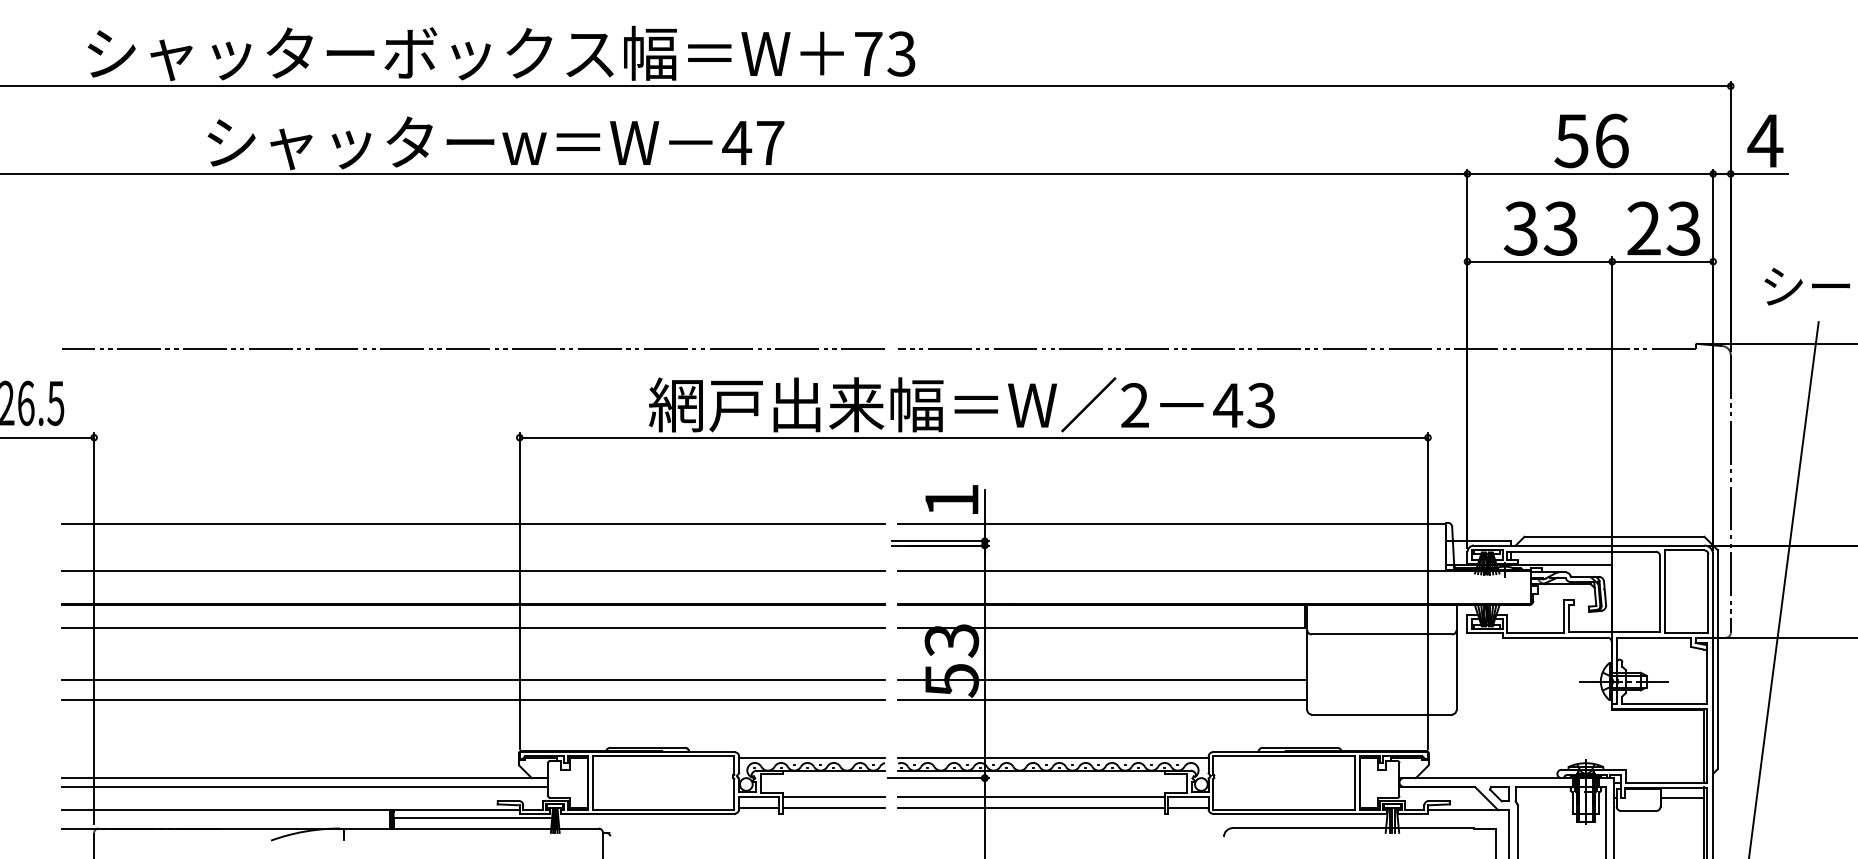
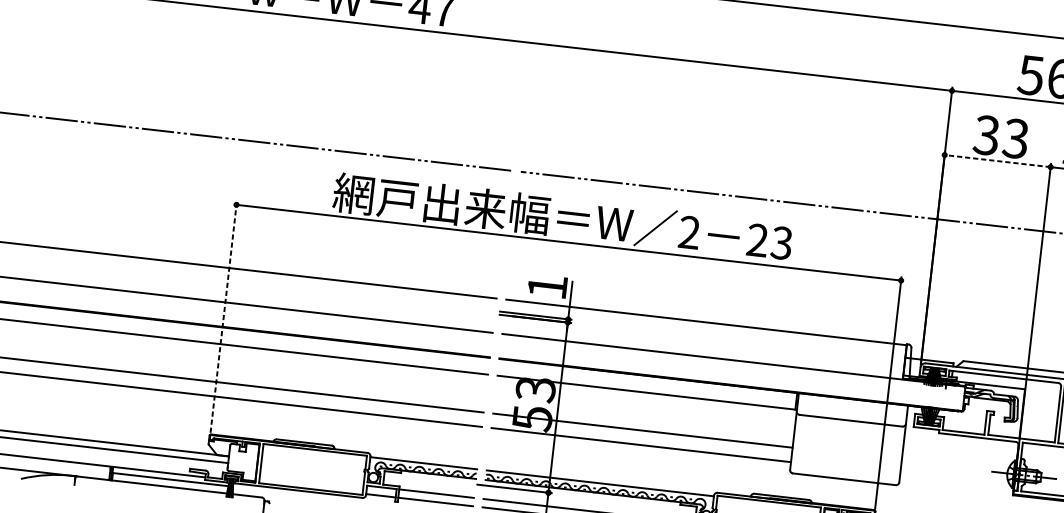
line: (1539, 261) -> (997, 160), solid -> dashed
text: (1228, 405) -> (757, 240), 43 -> 23
line: (519, 591) -> (223, 317), solid -> dashed

